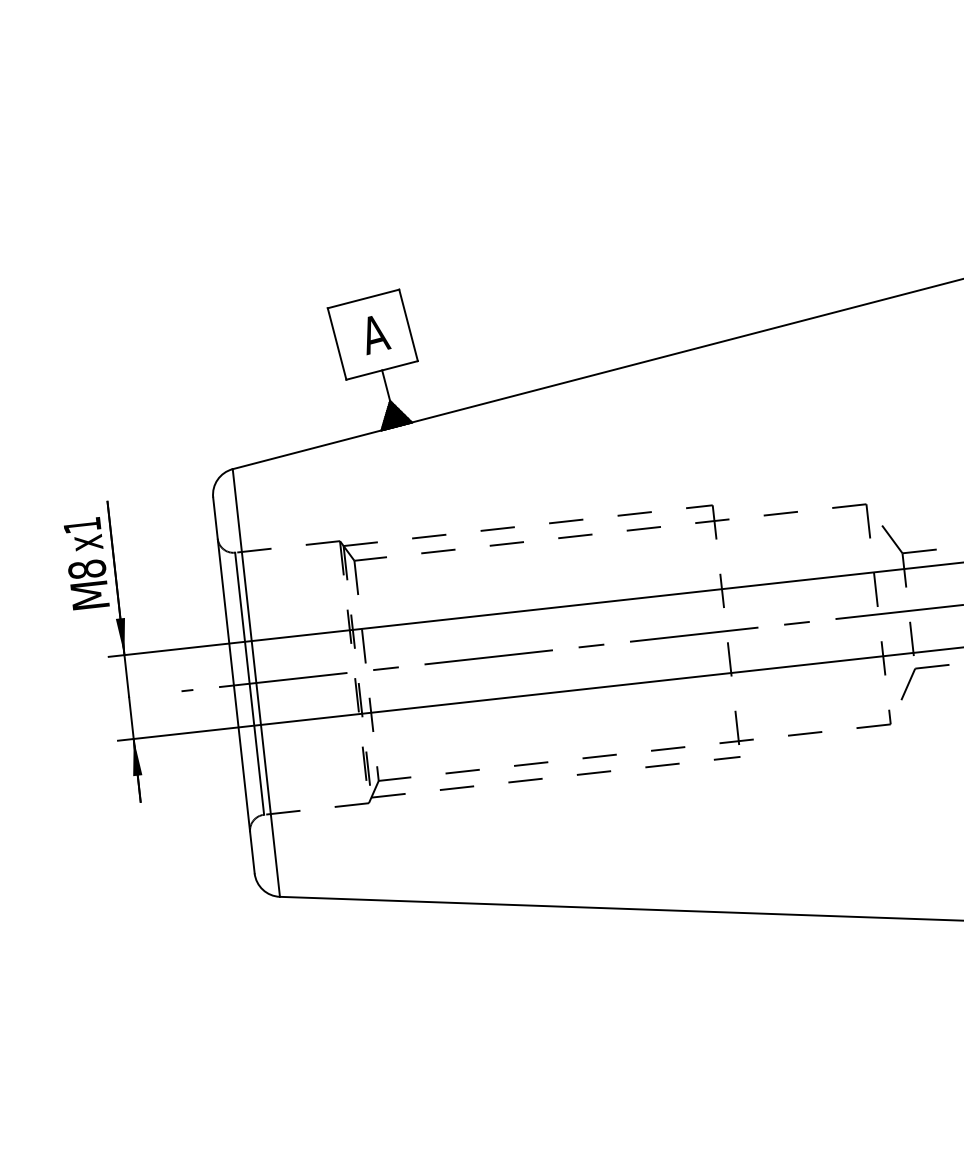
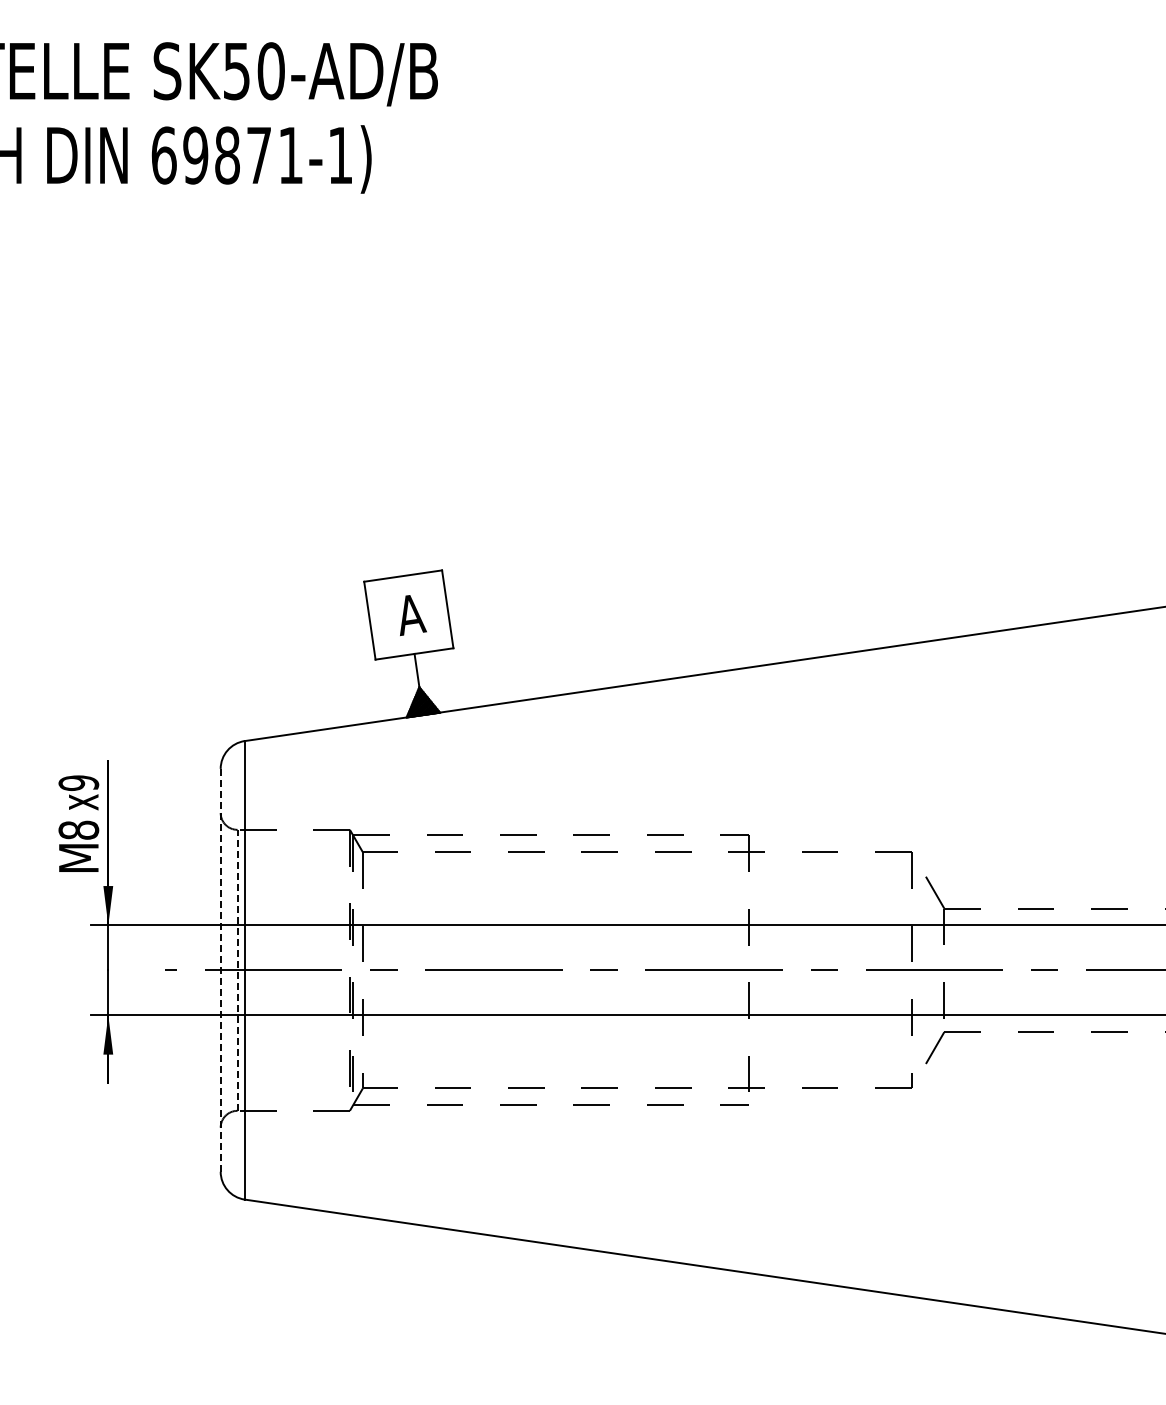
text: (81, 524) -> (78, 782), x1 -> x9
line: (249, 682) -> (237, 969), solid -> dashed
line: (233, 684) -> (220, 969), solid -> dashed

